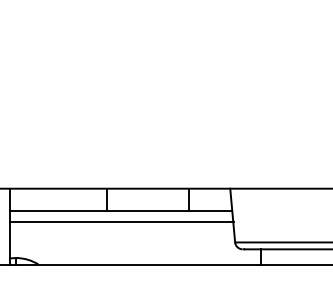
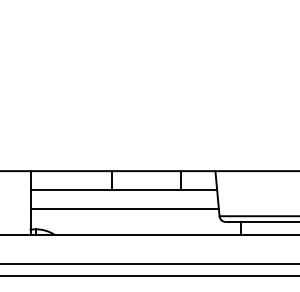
line: (121, 221) -> (124, 208), moved

